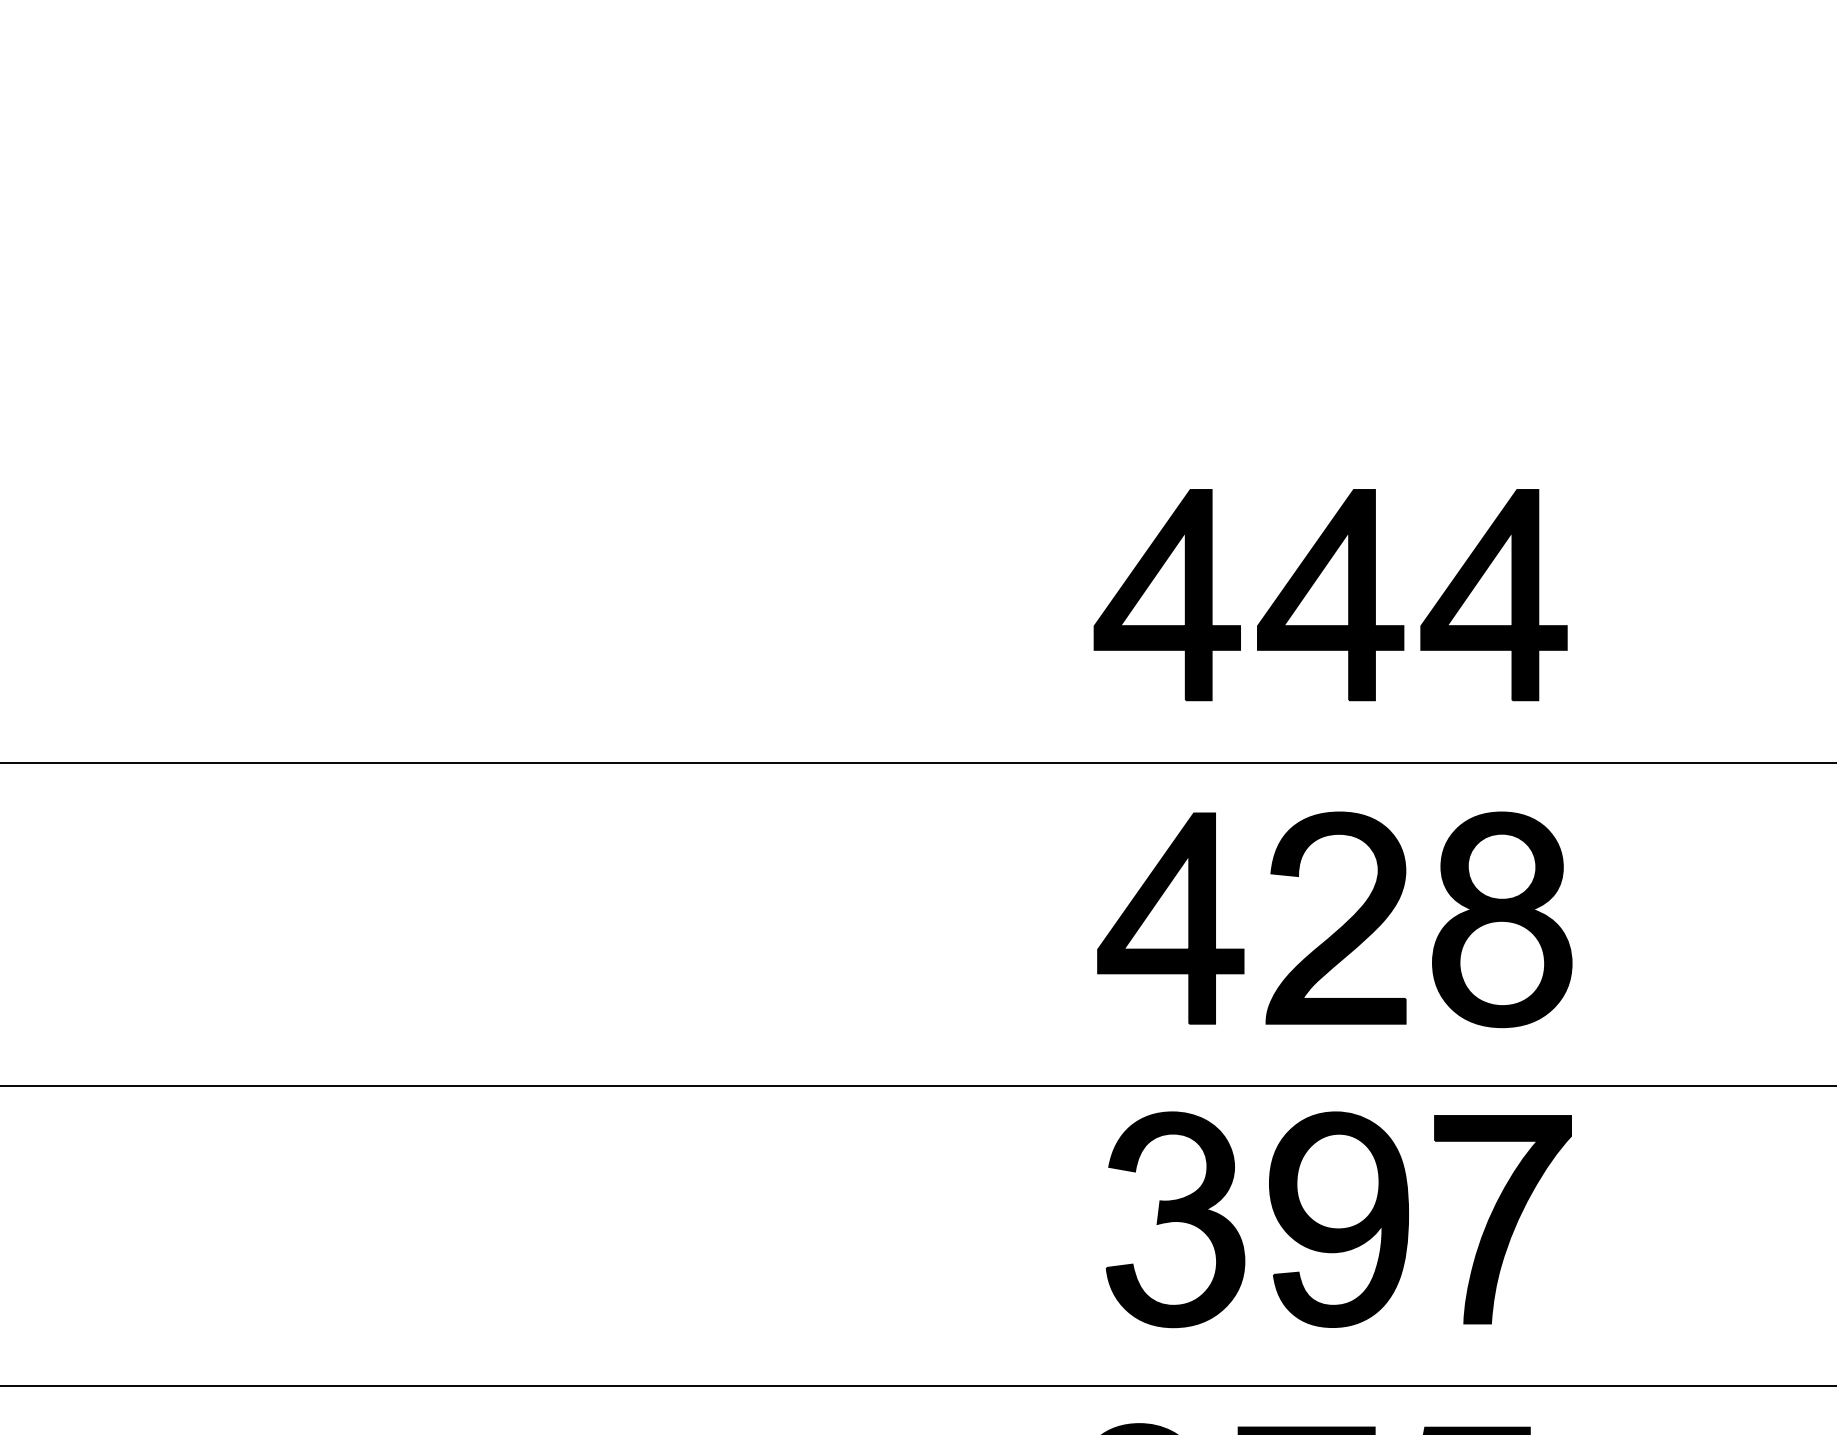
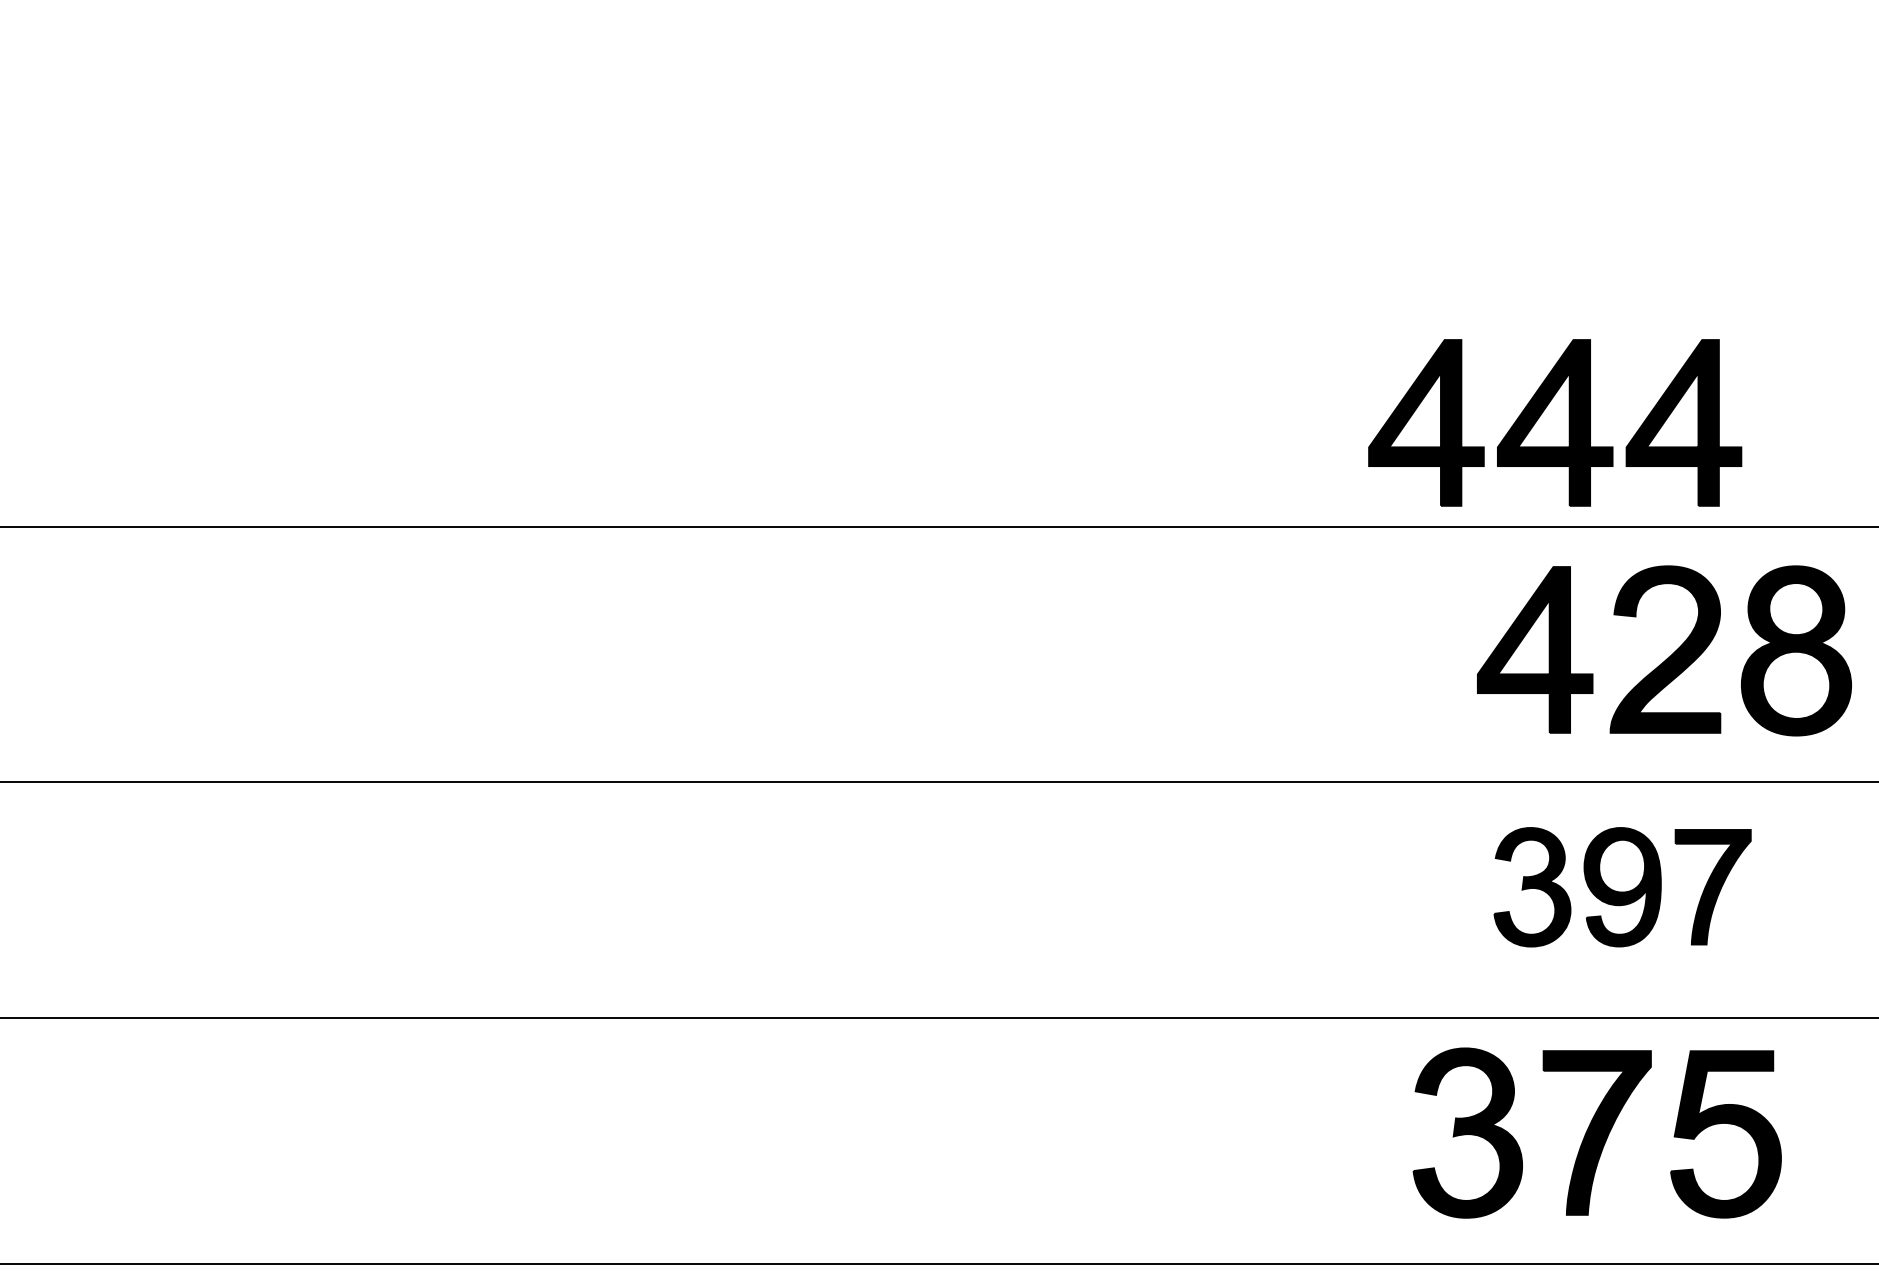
part: (1331, 594) -> (1555, 422), moved
part: (1338, 928) -> (1667, 657), moved
part: (1338, 1218) -> (1622, 886), size x0.7

